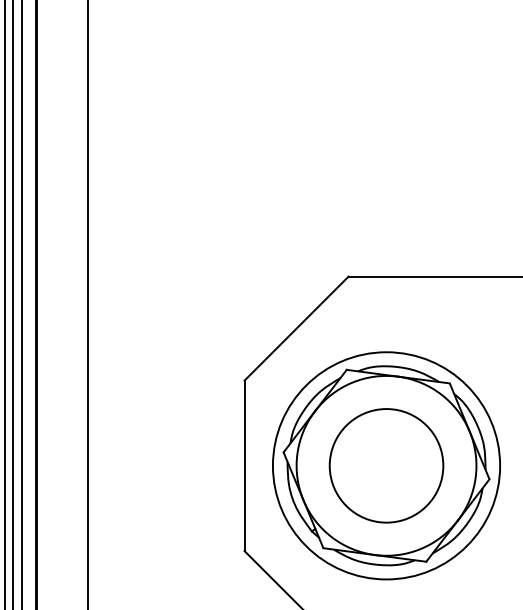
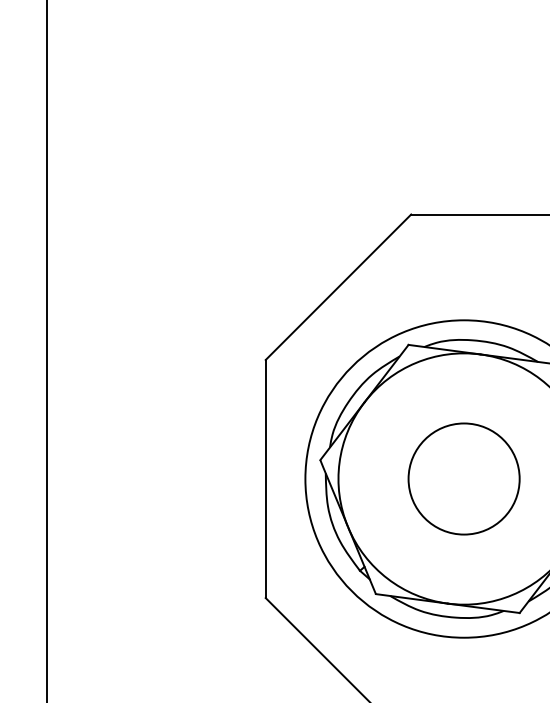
circle: (386, 465) -> (464, 478), size x0.7

